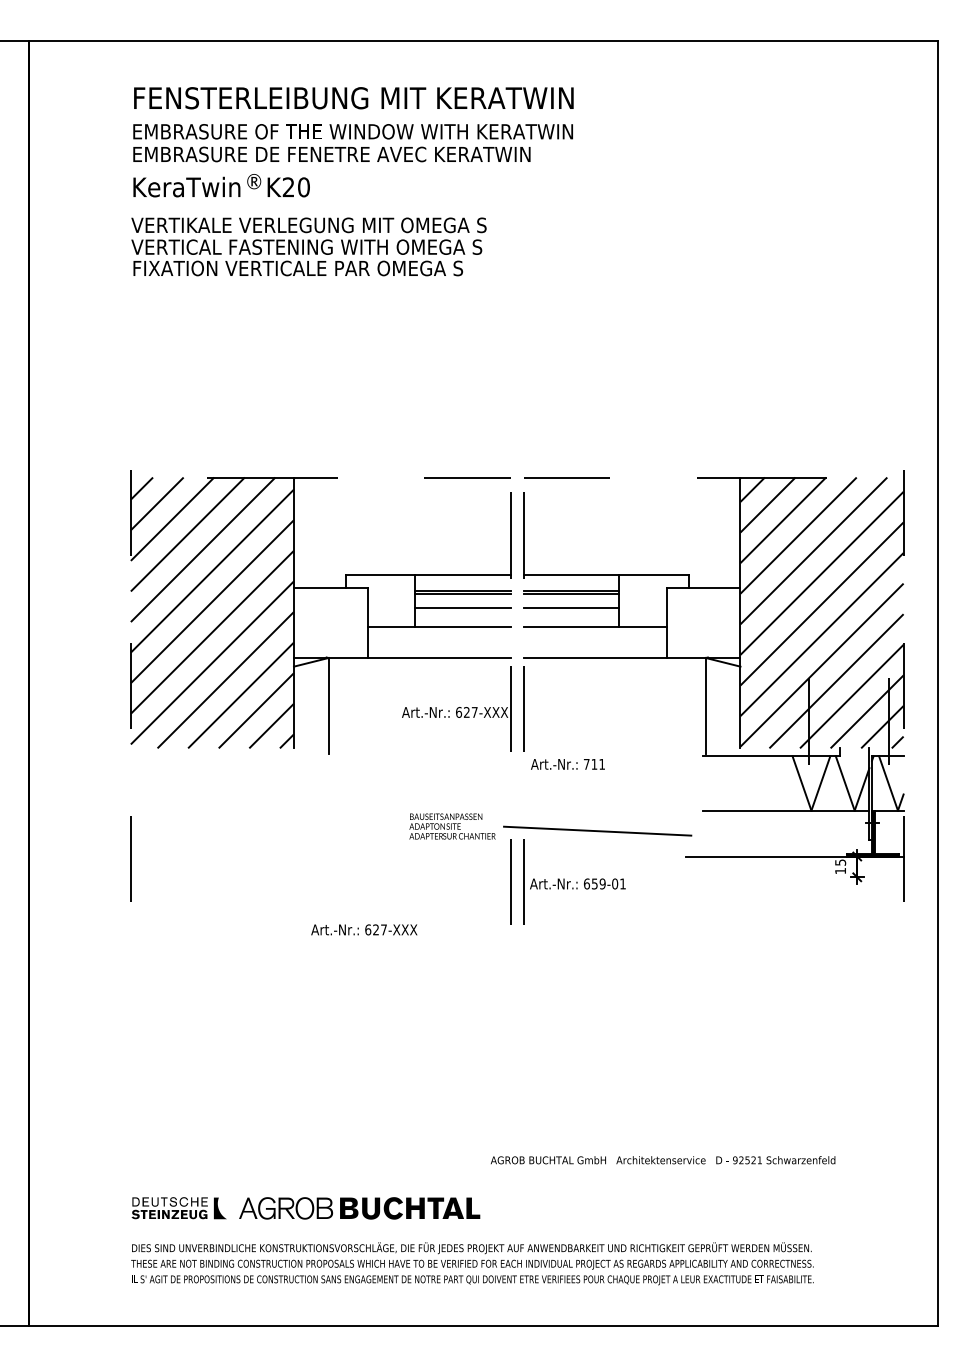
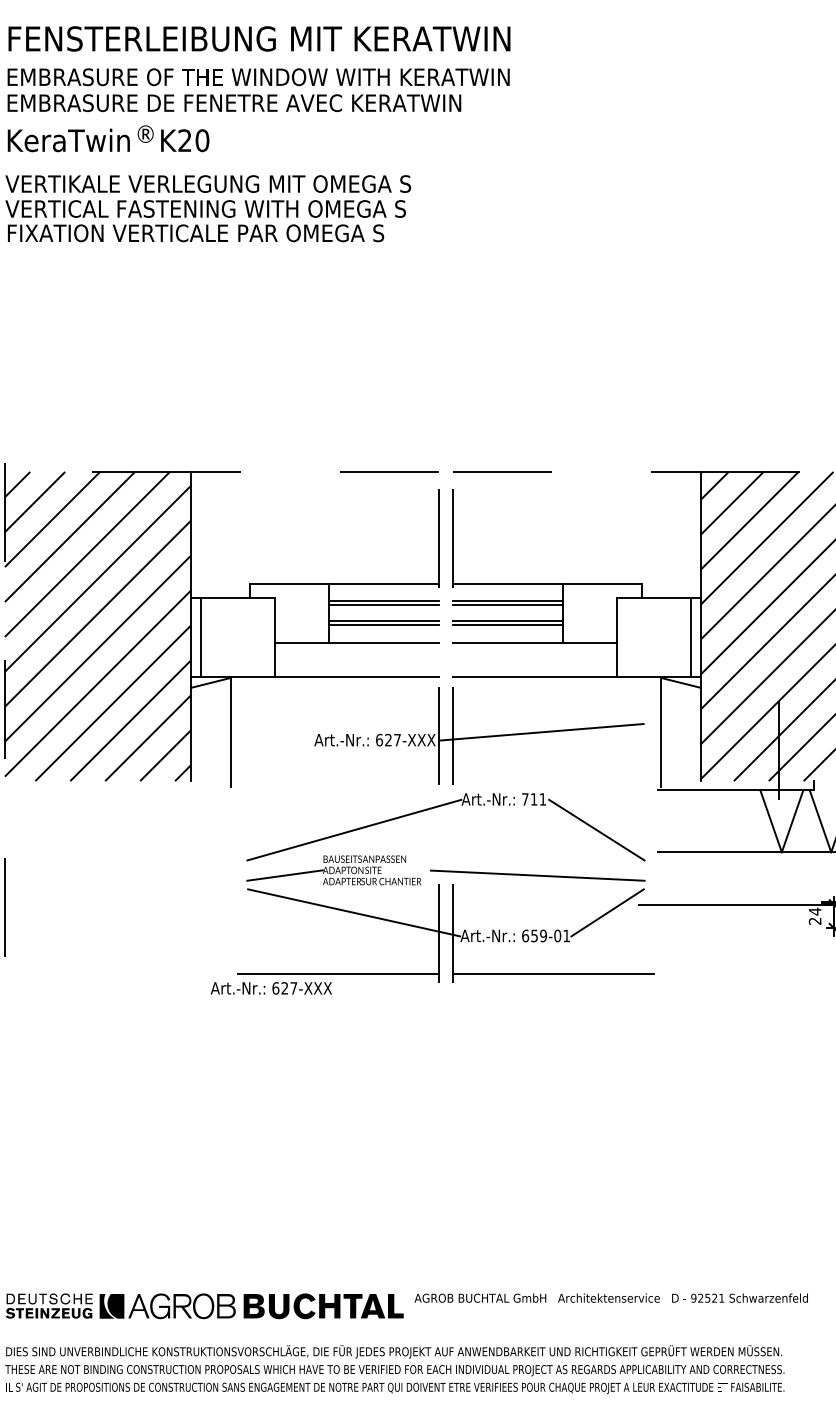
line: (462, 611) -> (383, 624), added
line: (571, 611) -> (507, 624), added
line: (302, 622) -> (200, 637), added
line: (731, 622) -> (690, 637), added
line: (600, 705) -> (541, 732), added
line: (436, 790) -> (353, 829), added
line: (649, 790) -> (596, 829), added
line: (376, 830) -> (285, 874), added
line: (436, 863) -> (353, 912), added
line: (658, 863) -> (607, 912), added
text: (840, 866) -> (815, 916), 15 -> 24
line: (422, 917) -> (337, 974), added
line: (611, 917) -> (553, 974), added
text: (663, 1160) -> (611, 1298), moved
fill: (227, 1208) -> (115, 1306), added

